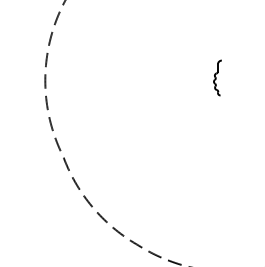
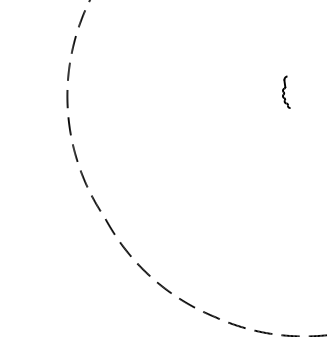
part: (217, 77) -> (285, 91), size x0.71

